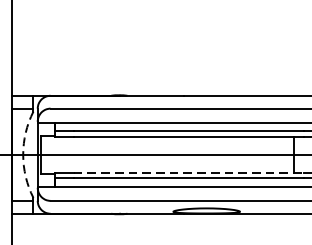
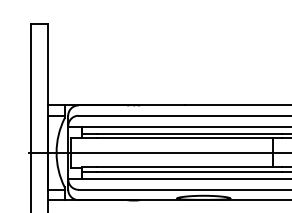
arc: (23, 154) -> (56, 152), dashed -> solid
line: (188, 173) -> (189, 167), dashed -> solid

